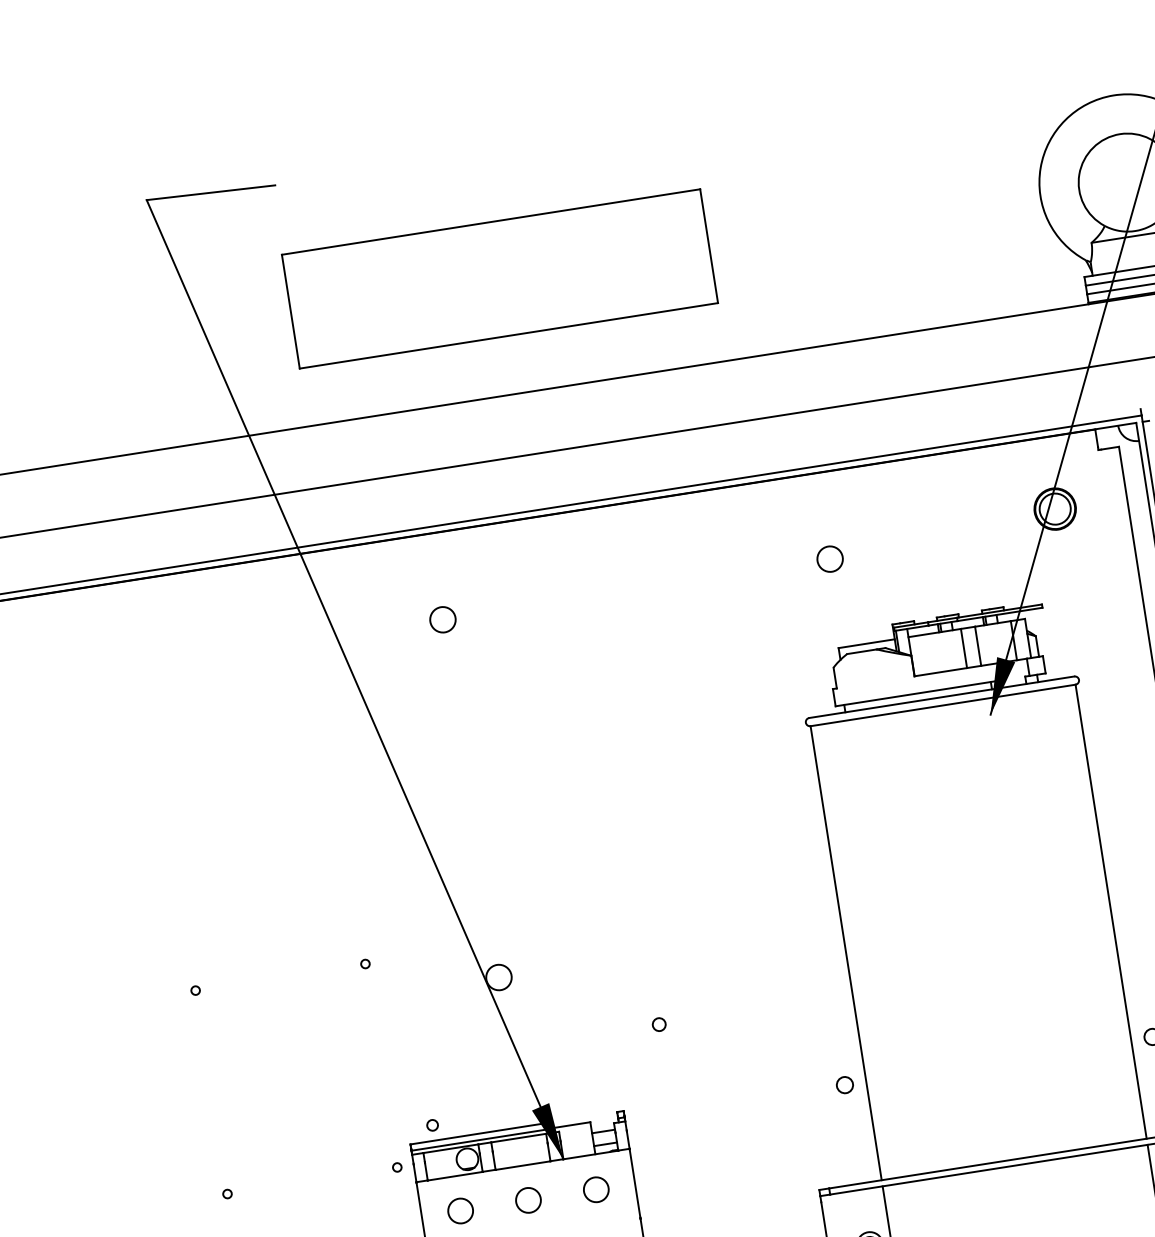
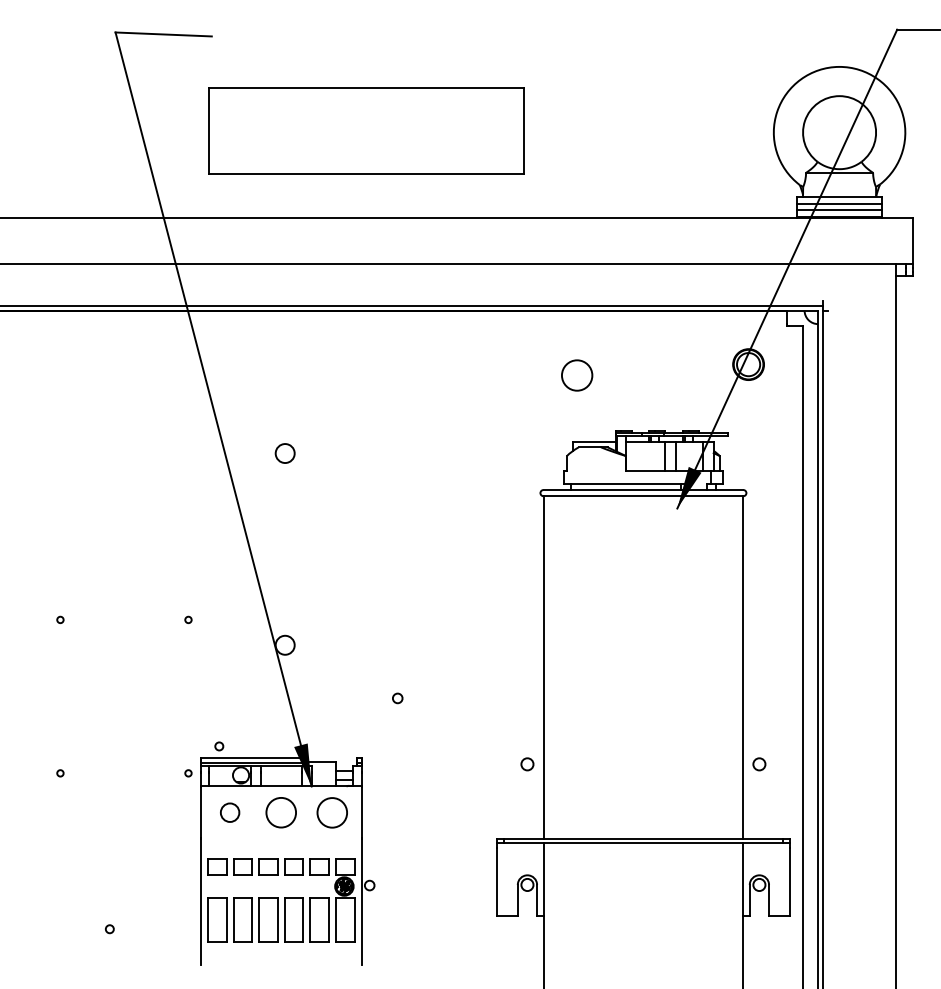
circle: (829, 559) -> (576, 375), size x1.6
circle: (442, 619) -> (284, 453), moved
circle: (596, 1189) -> (332, 812), size x1.6
circle: (527, 1200) -> (280, 812), size x1.6

